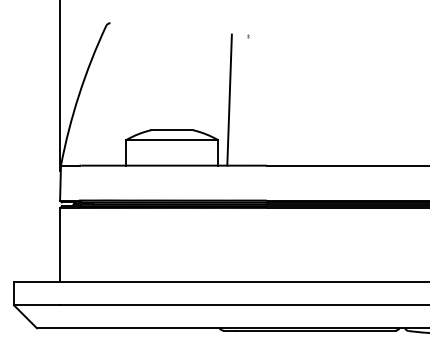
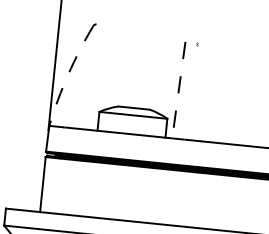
arc: (79, 94) -> (68, 74), solid -> dashed
line: (229, 100) -> (178, 90), solid -> dashed

